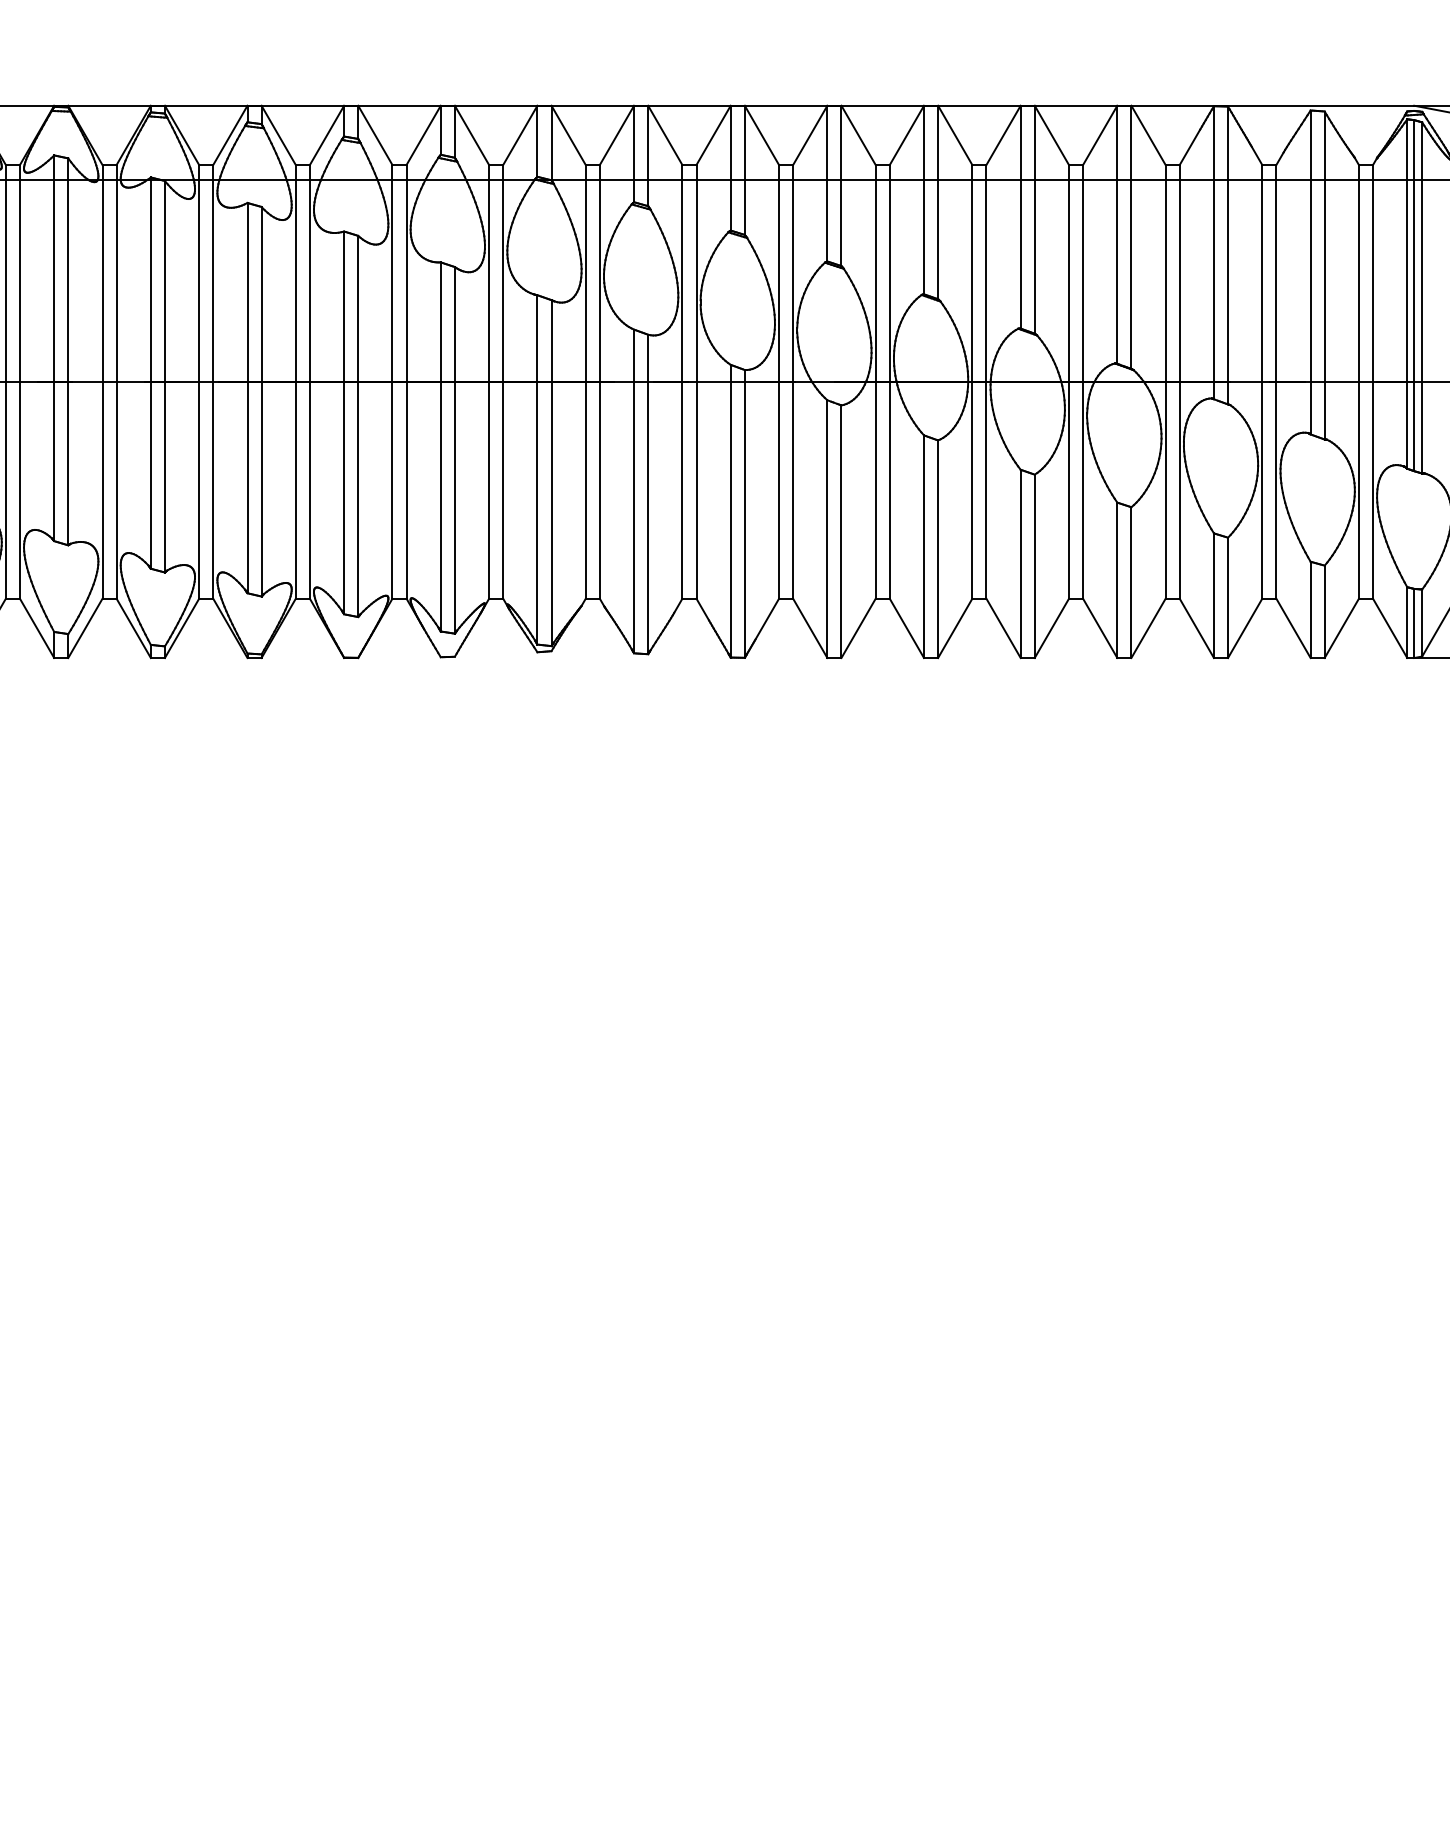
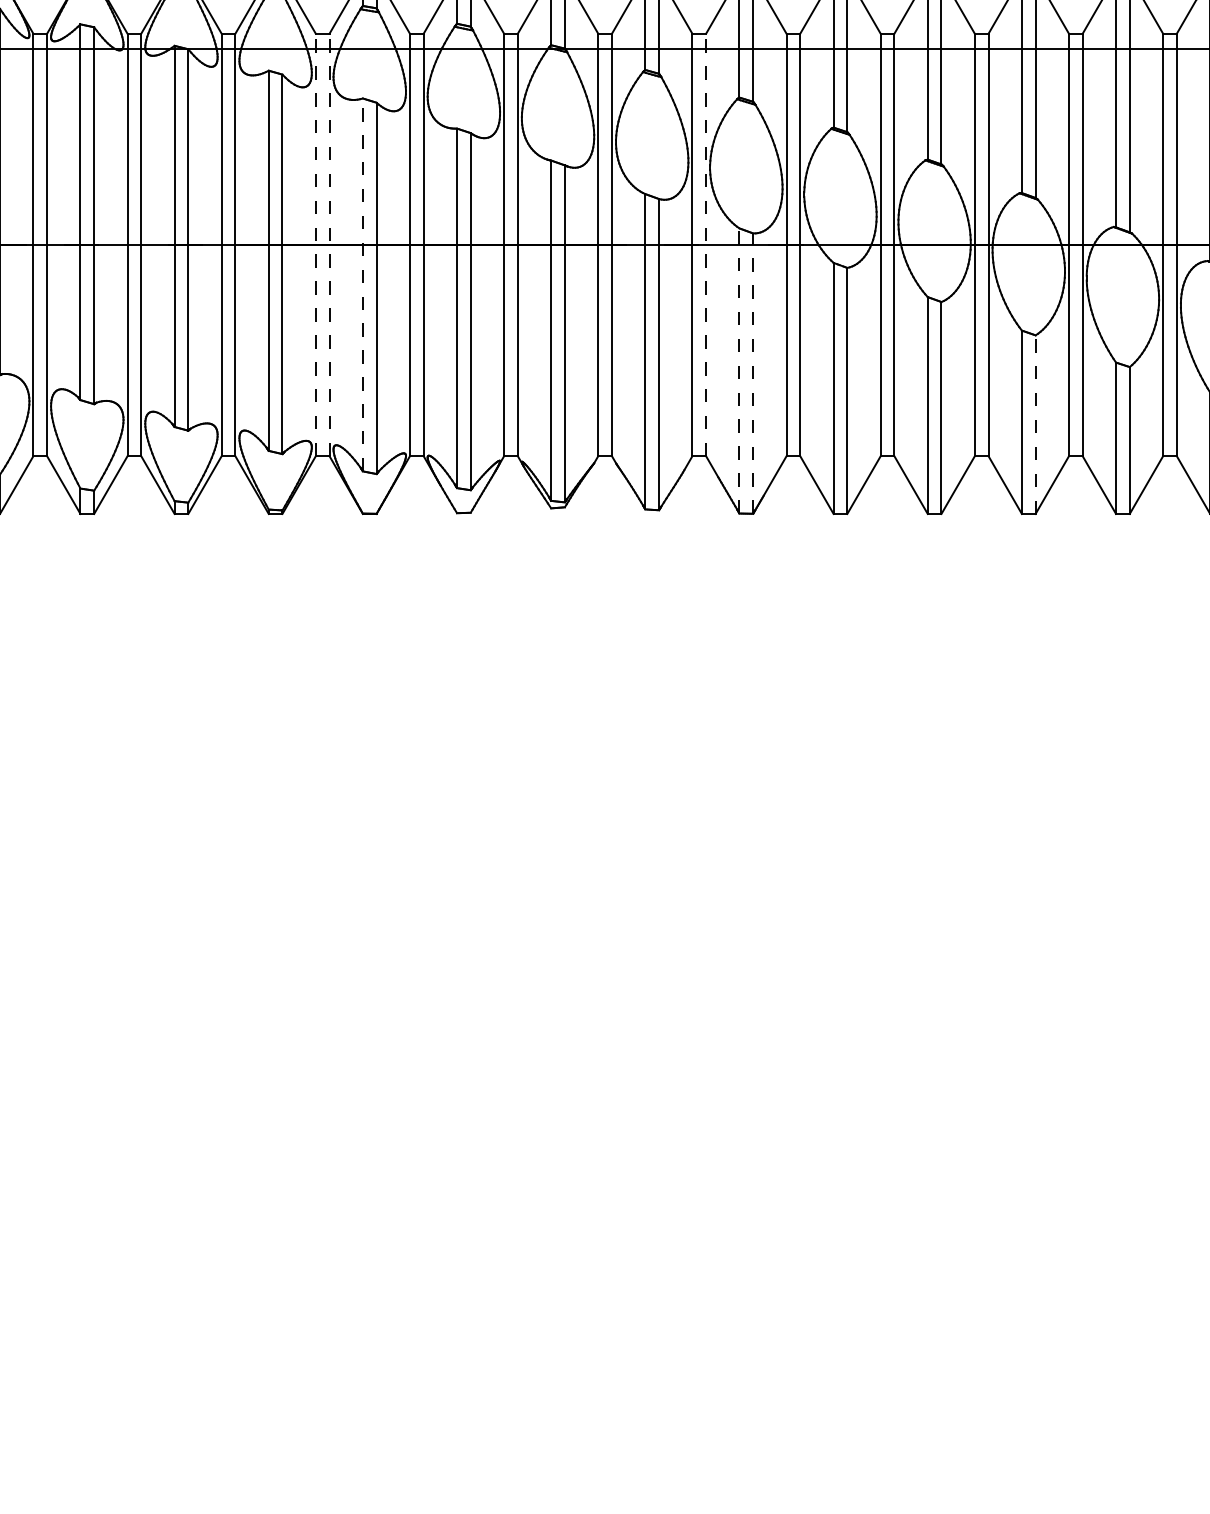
line: (295, 381) -> (315, 244), solid -> dashed
line: (309, 381) -> (329, 244), solid -> dashed
line: (696, 381) -> (706, 244), solid -> dashed
line: (344, 422) -> (363, 284), solid -> dashed
line: (730, 510) -> (739, 370), solid -> dashed
line: (744, 513) -> (752, 373), solid -> dashed
line: (1034, 566) -> (1035, 424), solid -> dashed

